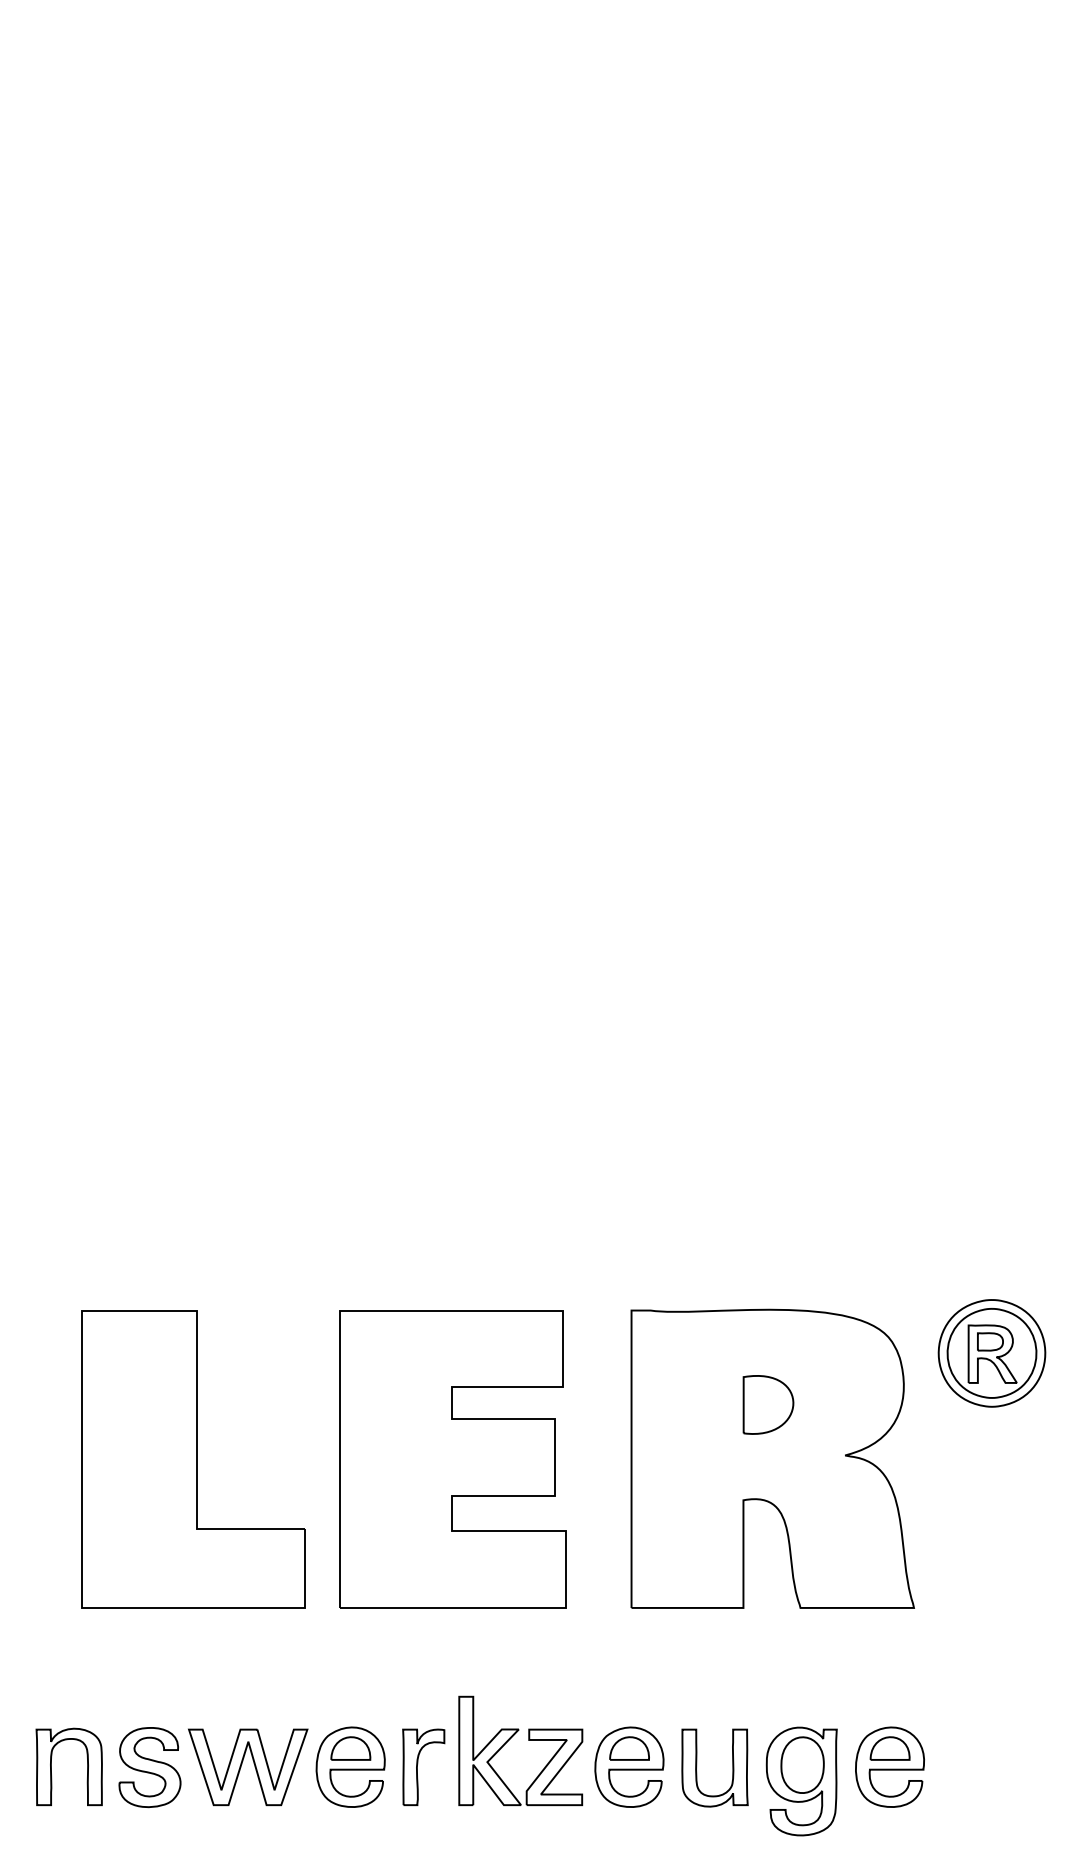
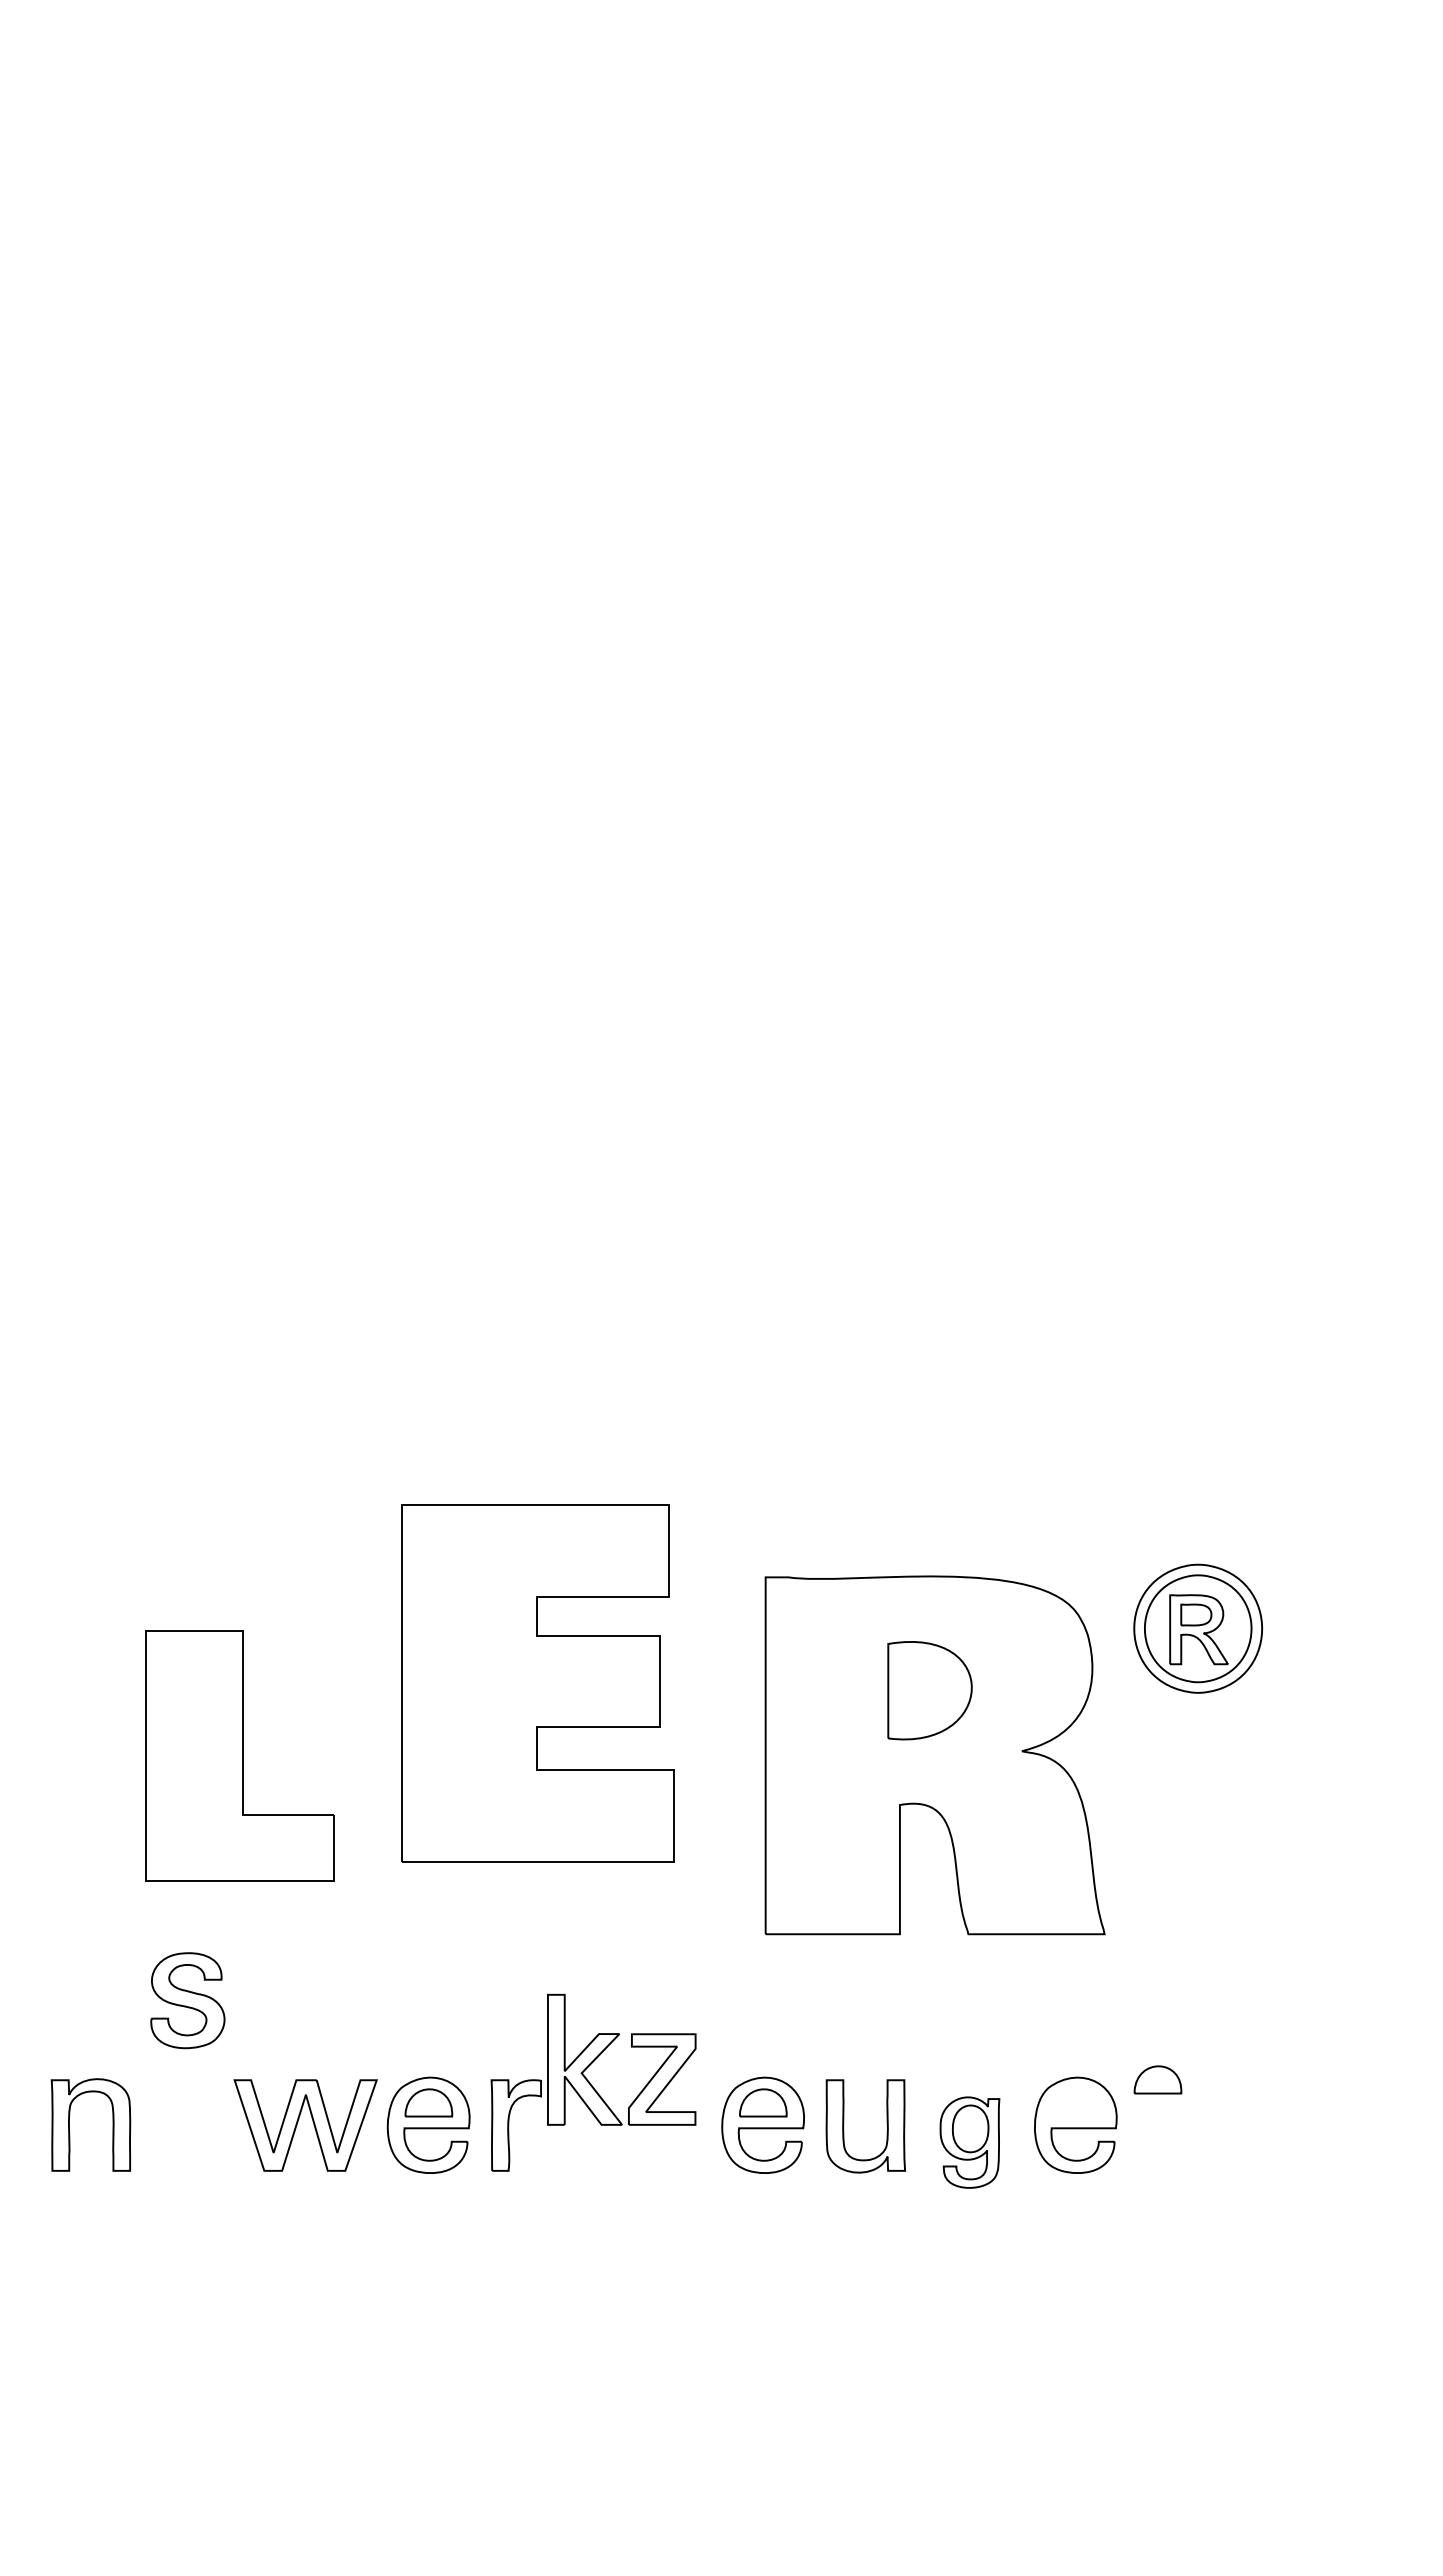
part: (768, 1404) -> (929, 1690), size x1.4
part: (193, 1459) -> (239, 1755), size x0.7
part: (453, 1459) -> (537, 1683), moved
part: (528, 1740) -> (631, 2047), moved
part: (889, 1748) -> (1157, 2079), moved
part: (149, 1767) -> (187, 2000), moved
part: (801, 1781) -> (969, 2142), size x0.7

